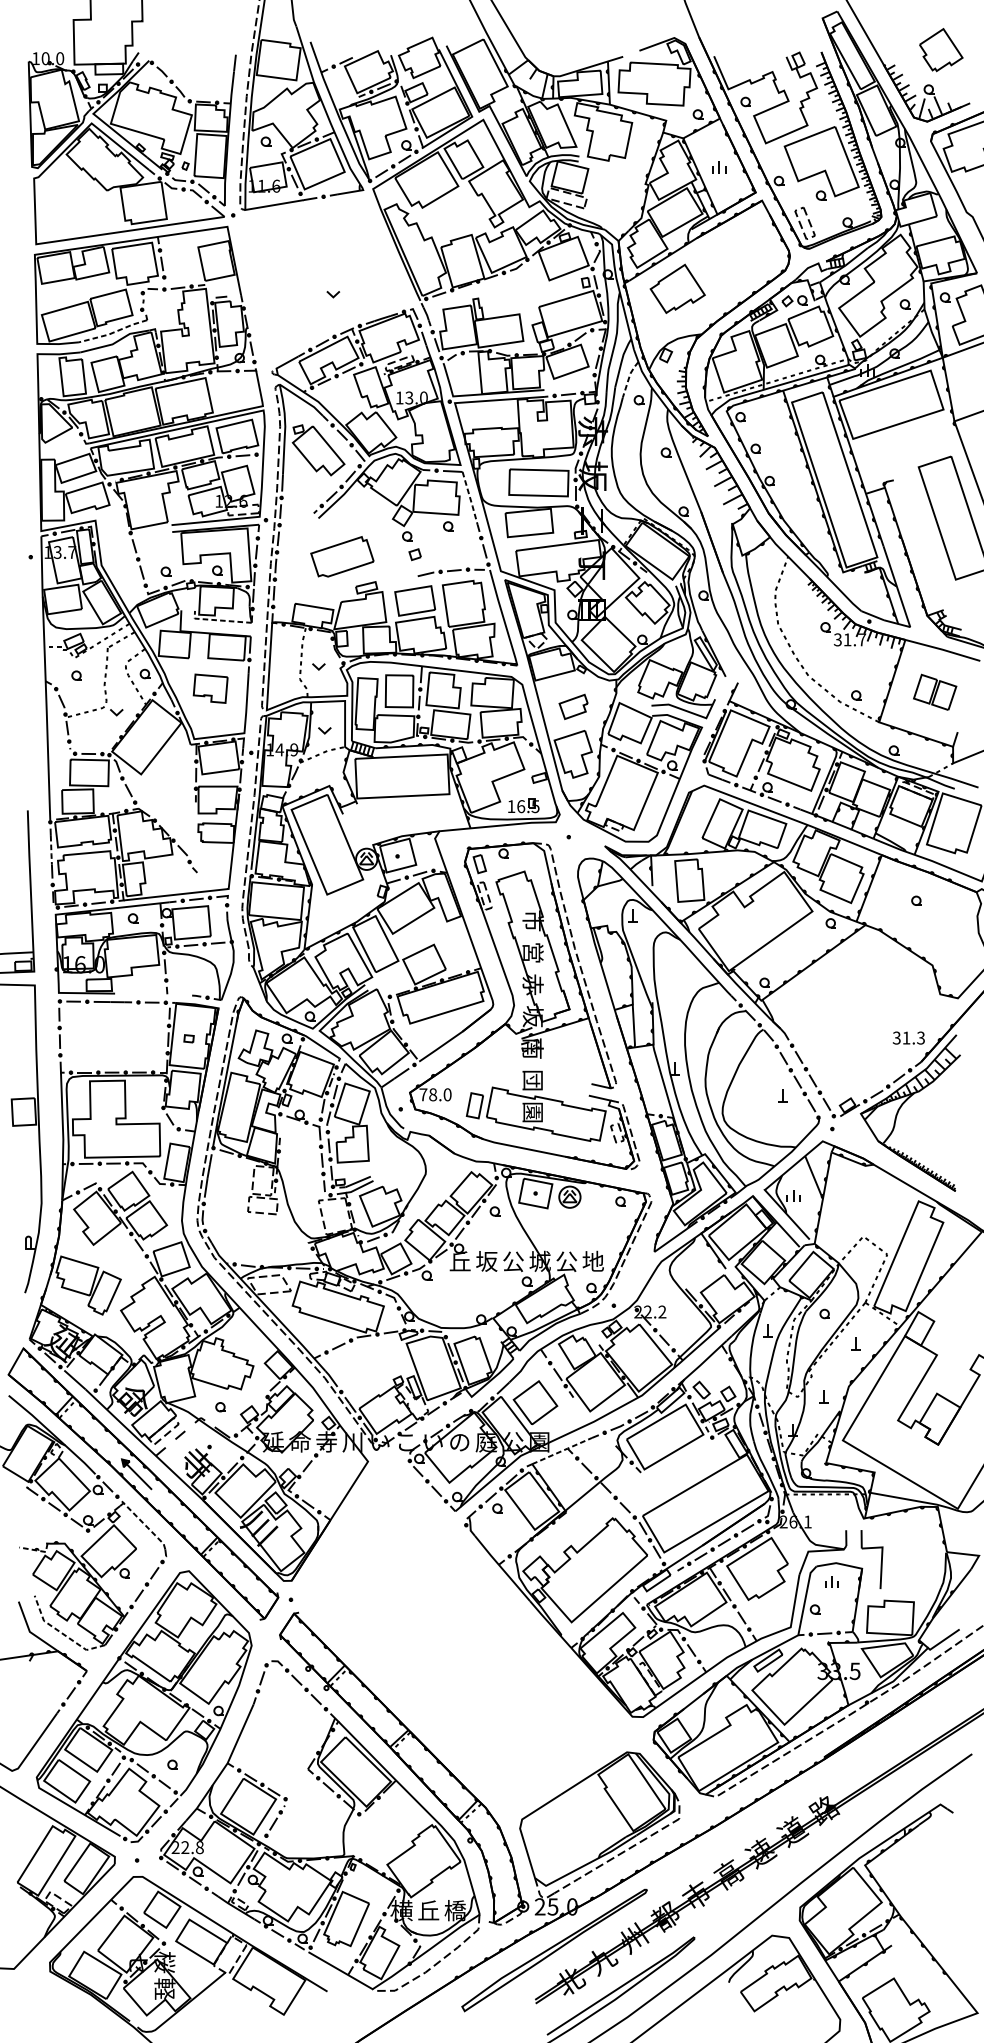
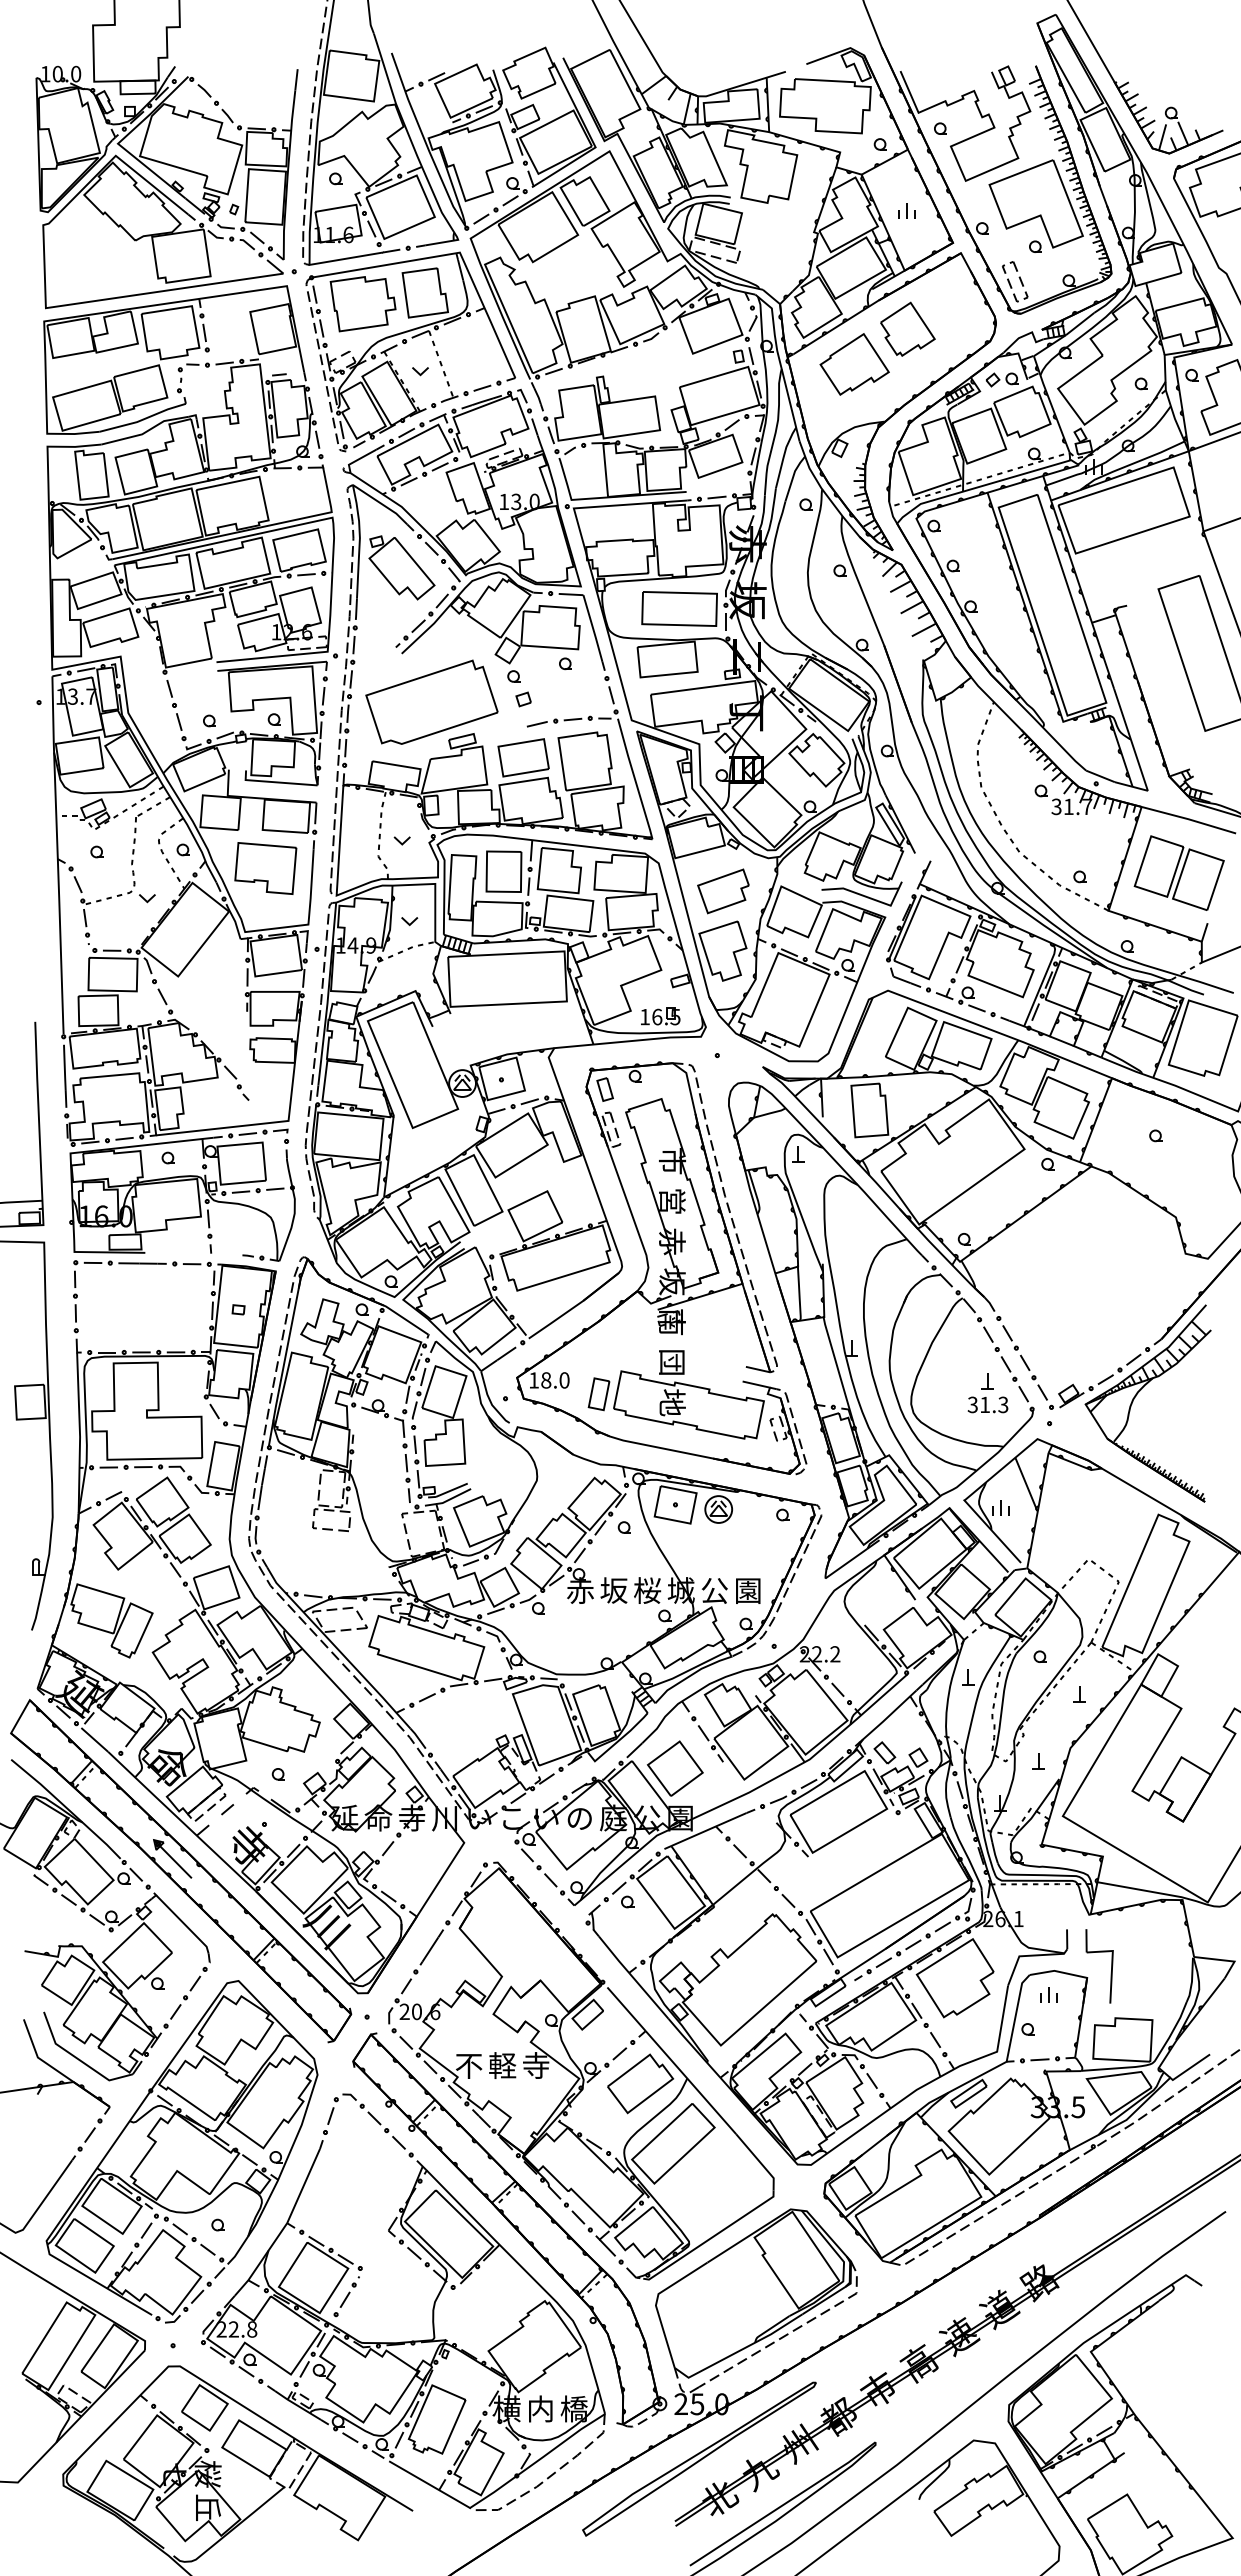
part: (940, 49) -> (907, 328), moved
part: (322, 272) -> (406, 343), added
line: (113, 332) -> (143, 419), dashed -> solid
line: (629, 377) -> (793, 476), dashed -> solid
line: (470, 499) -> (593, 629), dashed -> solid
part: (342, 556) -> (431, 701), size x1.67
line: (219, 620) -> (276, 782), dashed -> solid
part: (210, 688) -> (265, 868), size x1.43
part: (934, 691) -> (1178, 872), size x1.67
part: (573, 706) -> (723, 891), size x1.43
line: (50, 850) -> (64, 1072), dashed -> solid
text: (908, 1037) -> (987, 1404), moved
text: (423, 1094) -> (534, 1380), 78.0 -> 18.0
text: (533, 1112) -> (672, 1402), 園 -> 地
text: (460, 1261) -> (580, 1590), 丘 -> 赤
text: (513, 1261) -> (647, 1590), 公 -> 桜
text: (592, 1261) -> (747, 1590), 地 -> 園
line: (562, 1451) -> (709, 1829), dashed -> solid
line: (146, 1526) -> (184, 1924), dashed -> solid
line: (37, 1550) -> (47, 1955), dashed -> solid
line: (62, 1633) -> (78, 2059), dashed -> solid
part: (461, 1642) -> (581, 2070), added
text: (428, 1910) -> (540, 2408), 丘 -> 内
text: (164, 1988) -> (207, 2507), 軽 -> 丘

